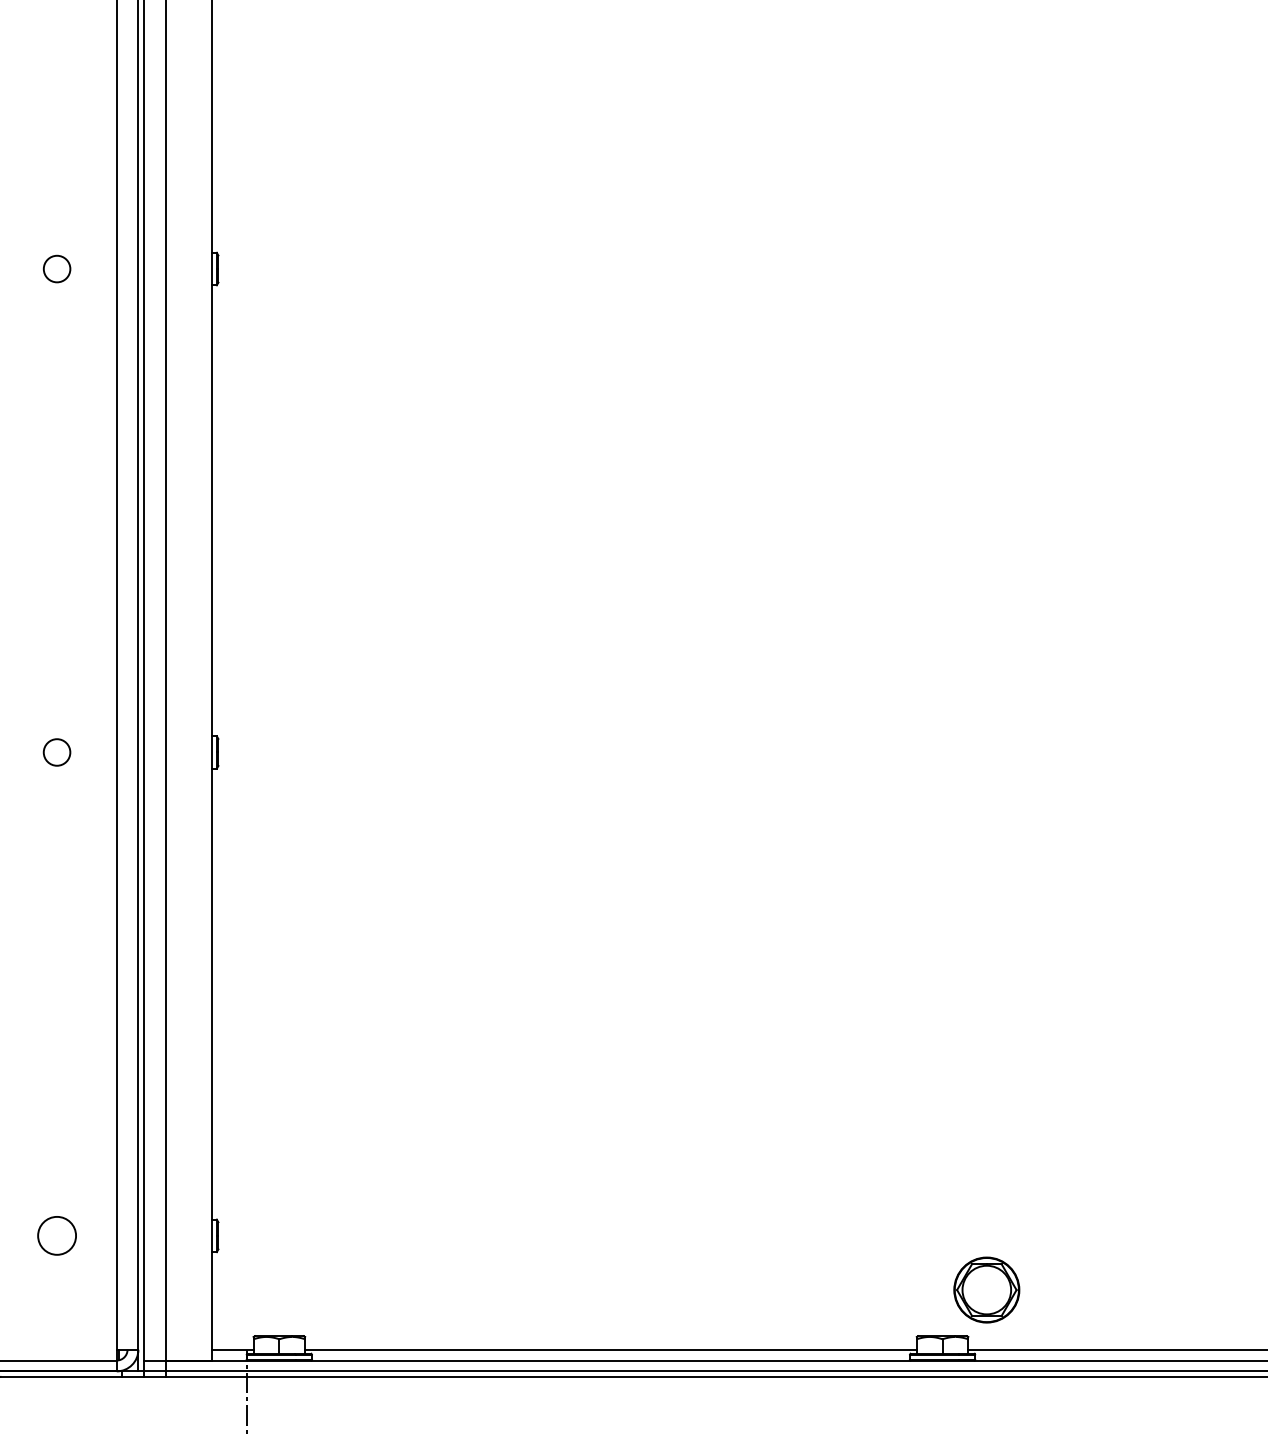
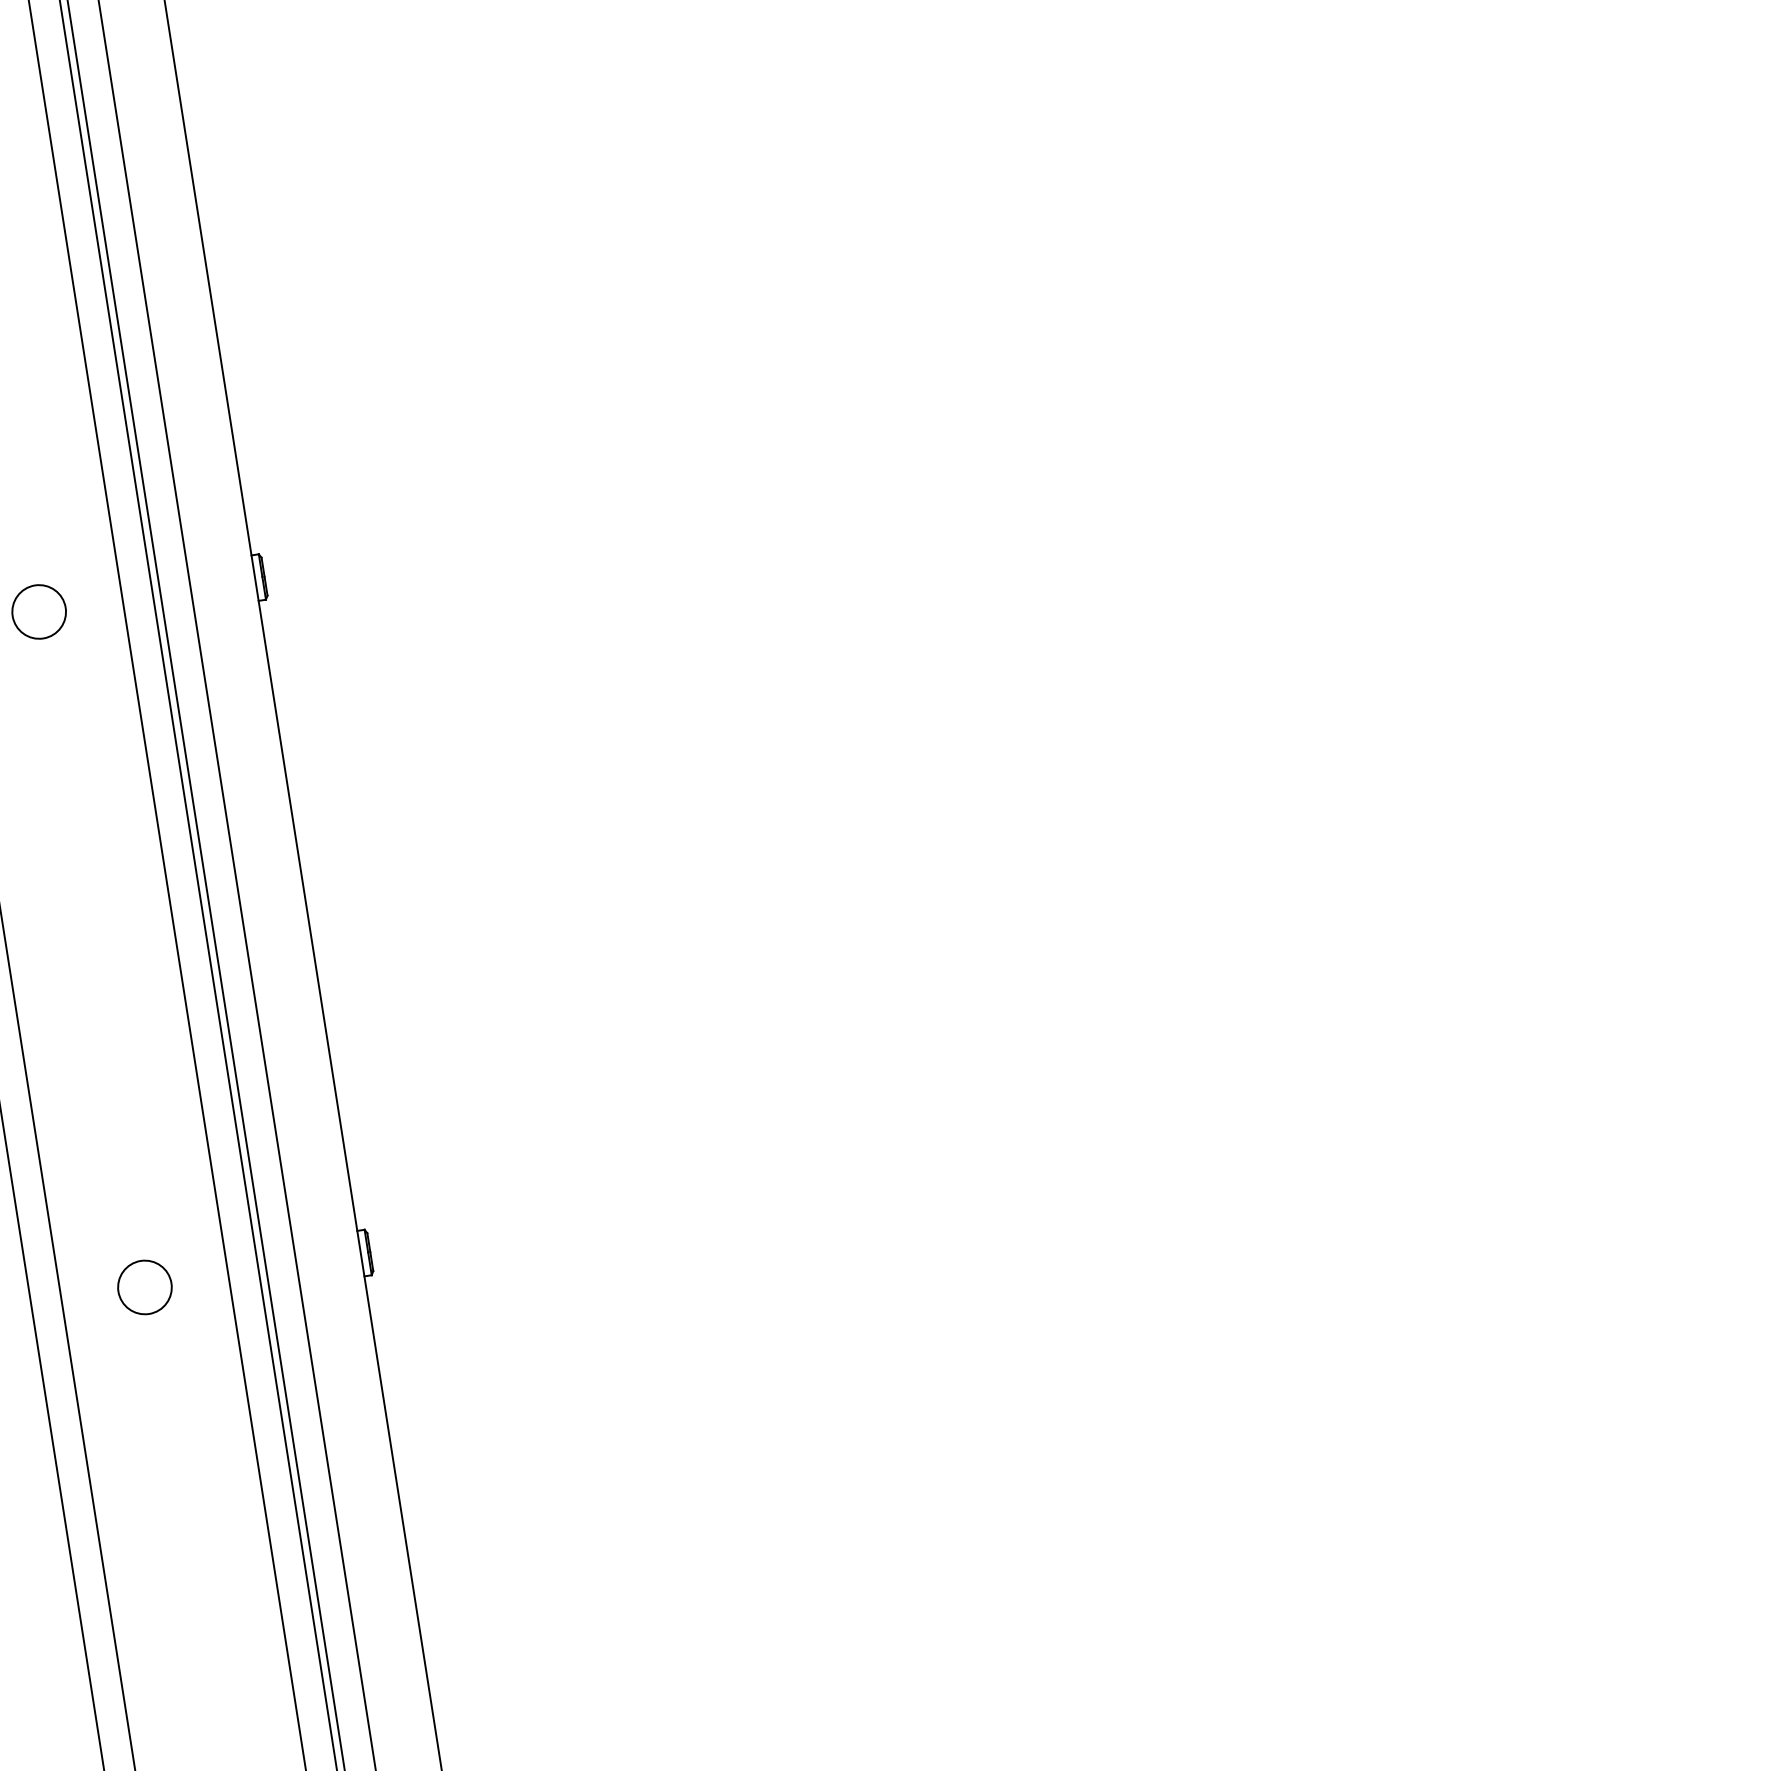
circle: (57, 269) -> (39, 612), size x1.43
circle: (56, 752) -> (144, 1287), size x1.43

